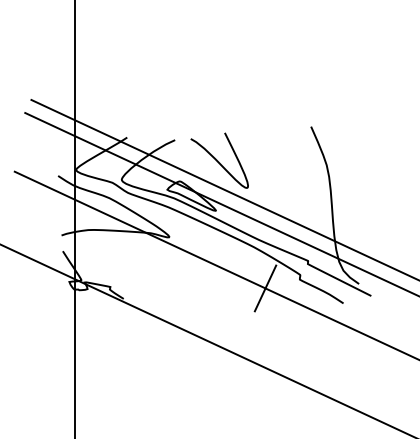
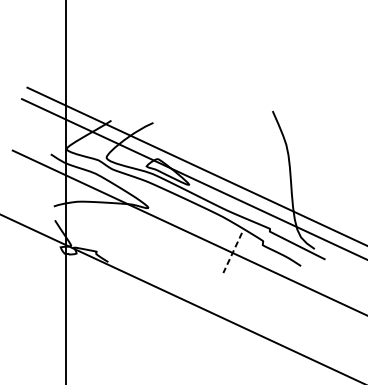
curve: (218, 160) -> (191, 140), removed
line: (265, 288) -> (232, 253), solid -> dashed

